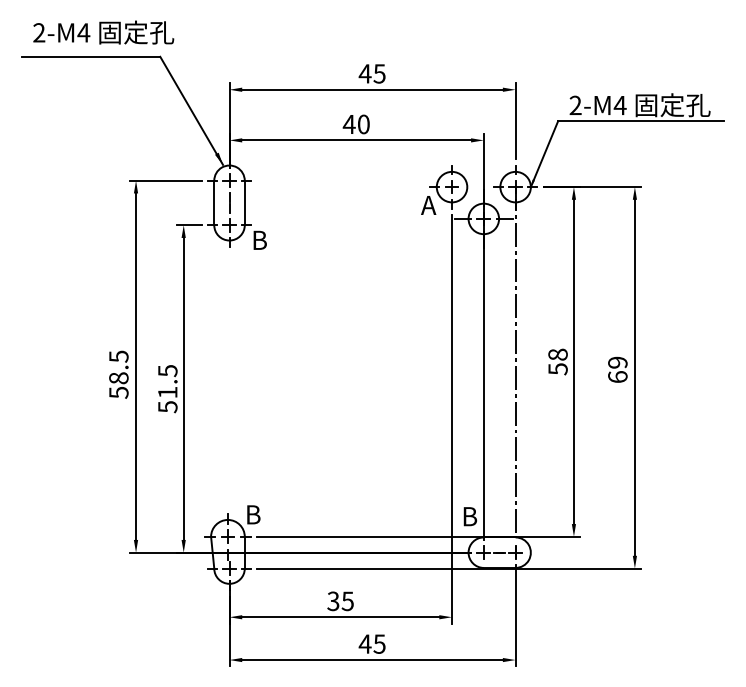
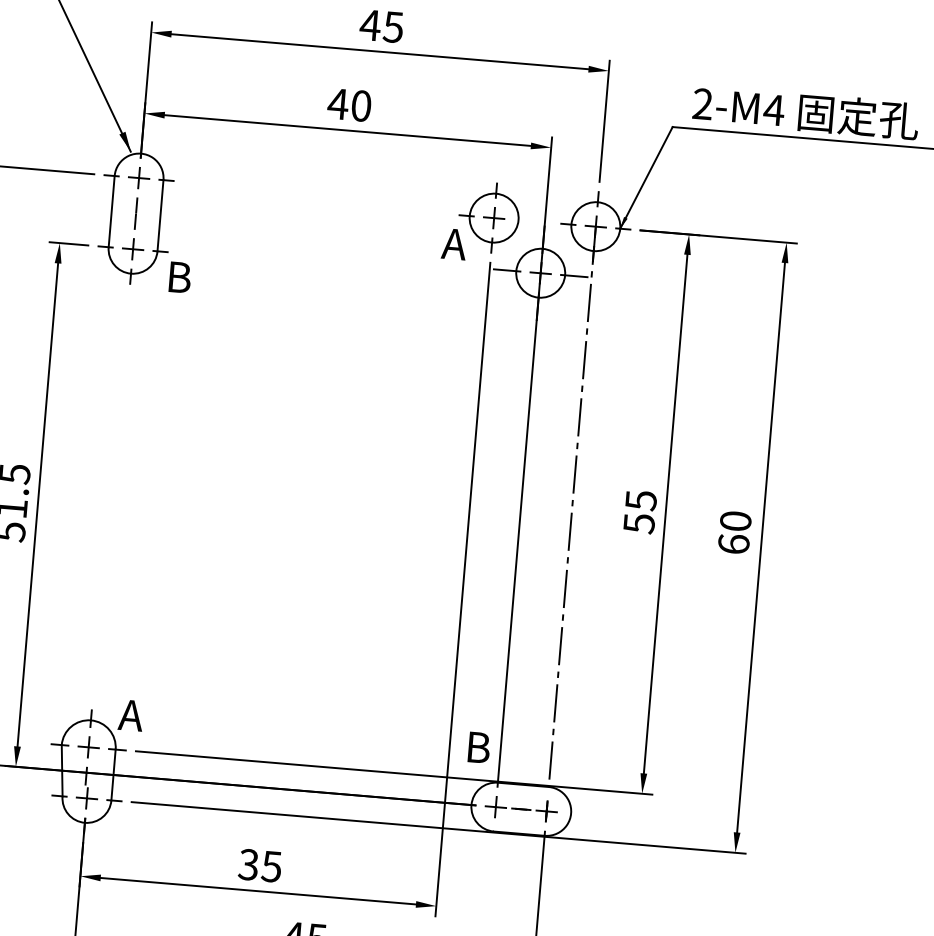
text: (557, 354) -> (640, 500), 58 -> 55
text: (617, 362) -> (735, 520), 69 -> 60
text: (252, 514) -> (130, 714), B -> A

